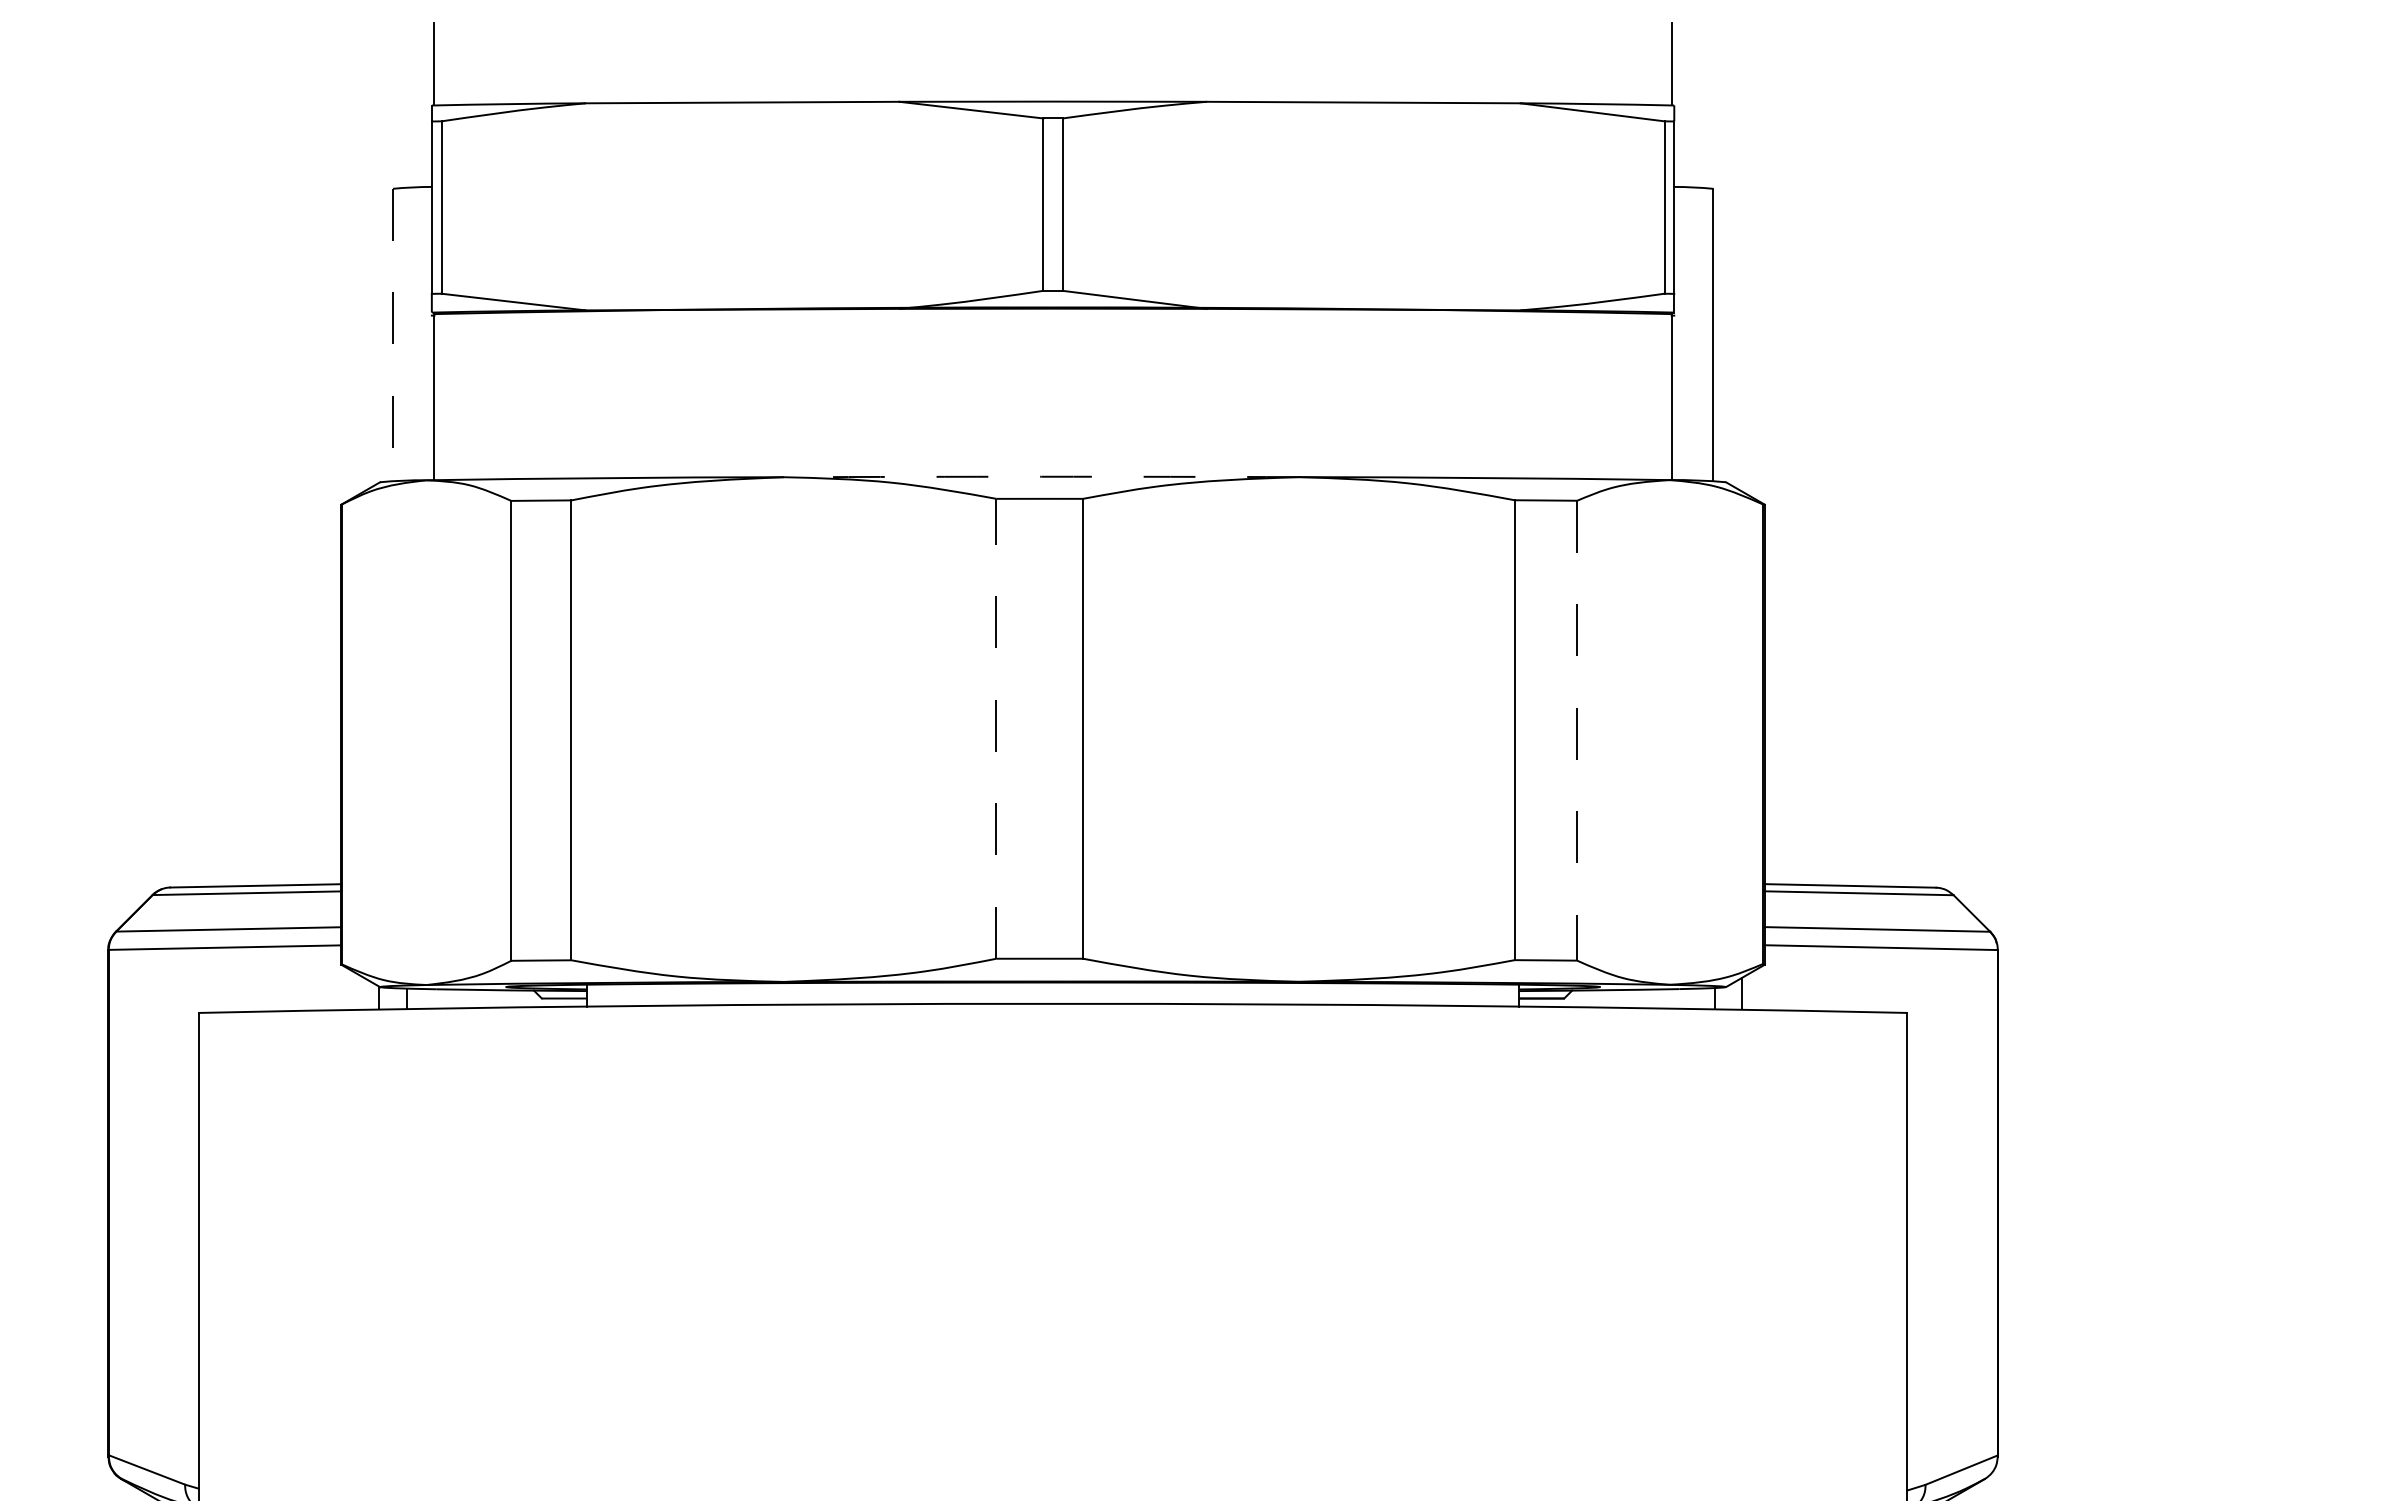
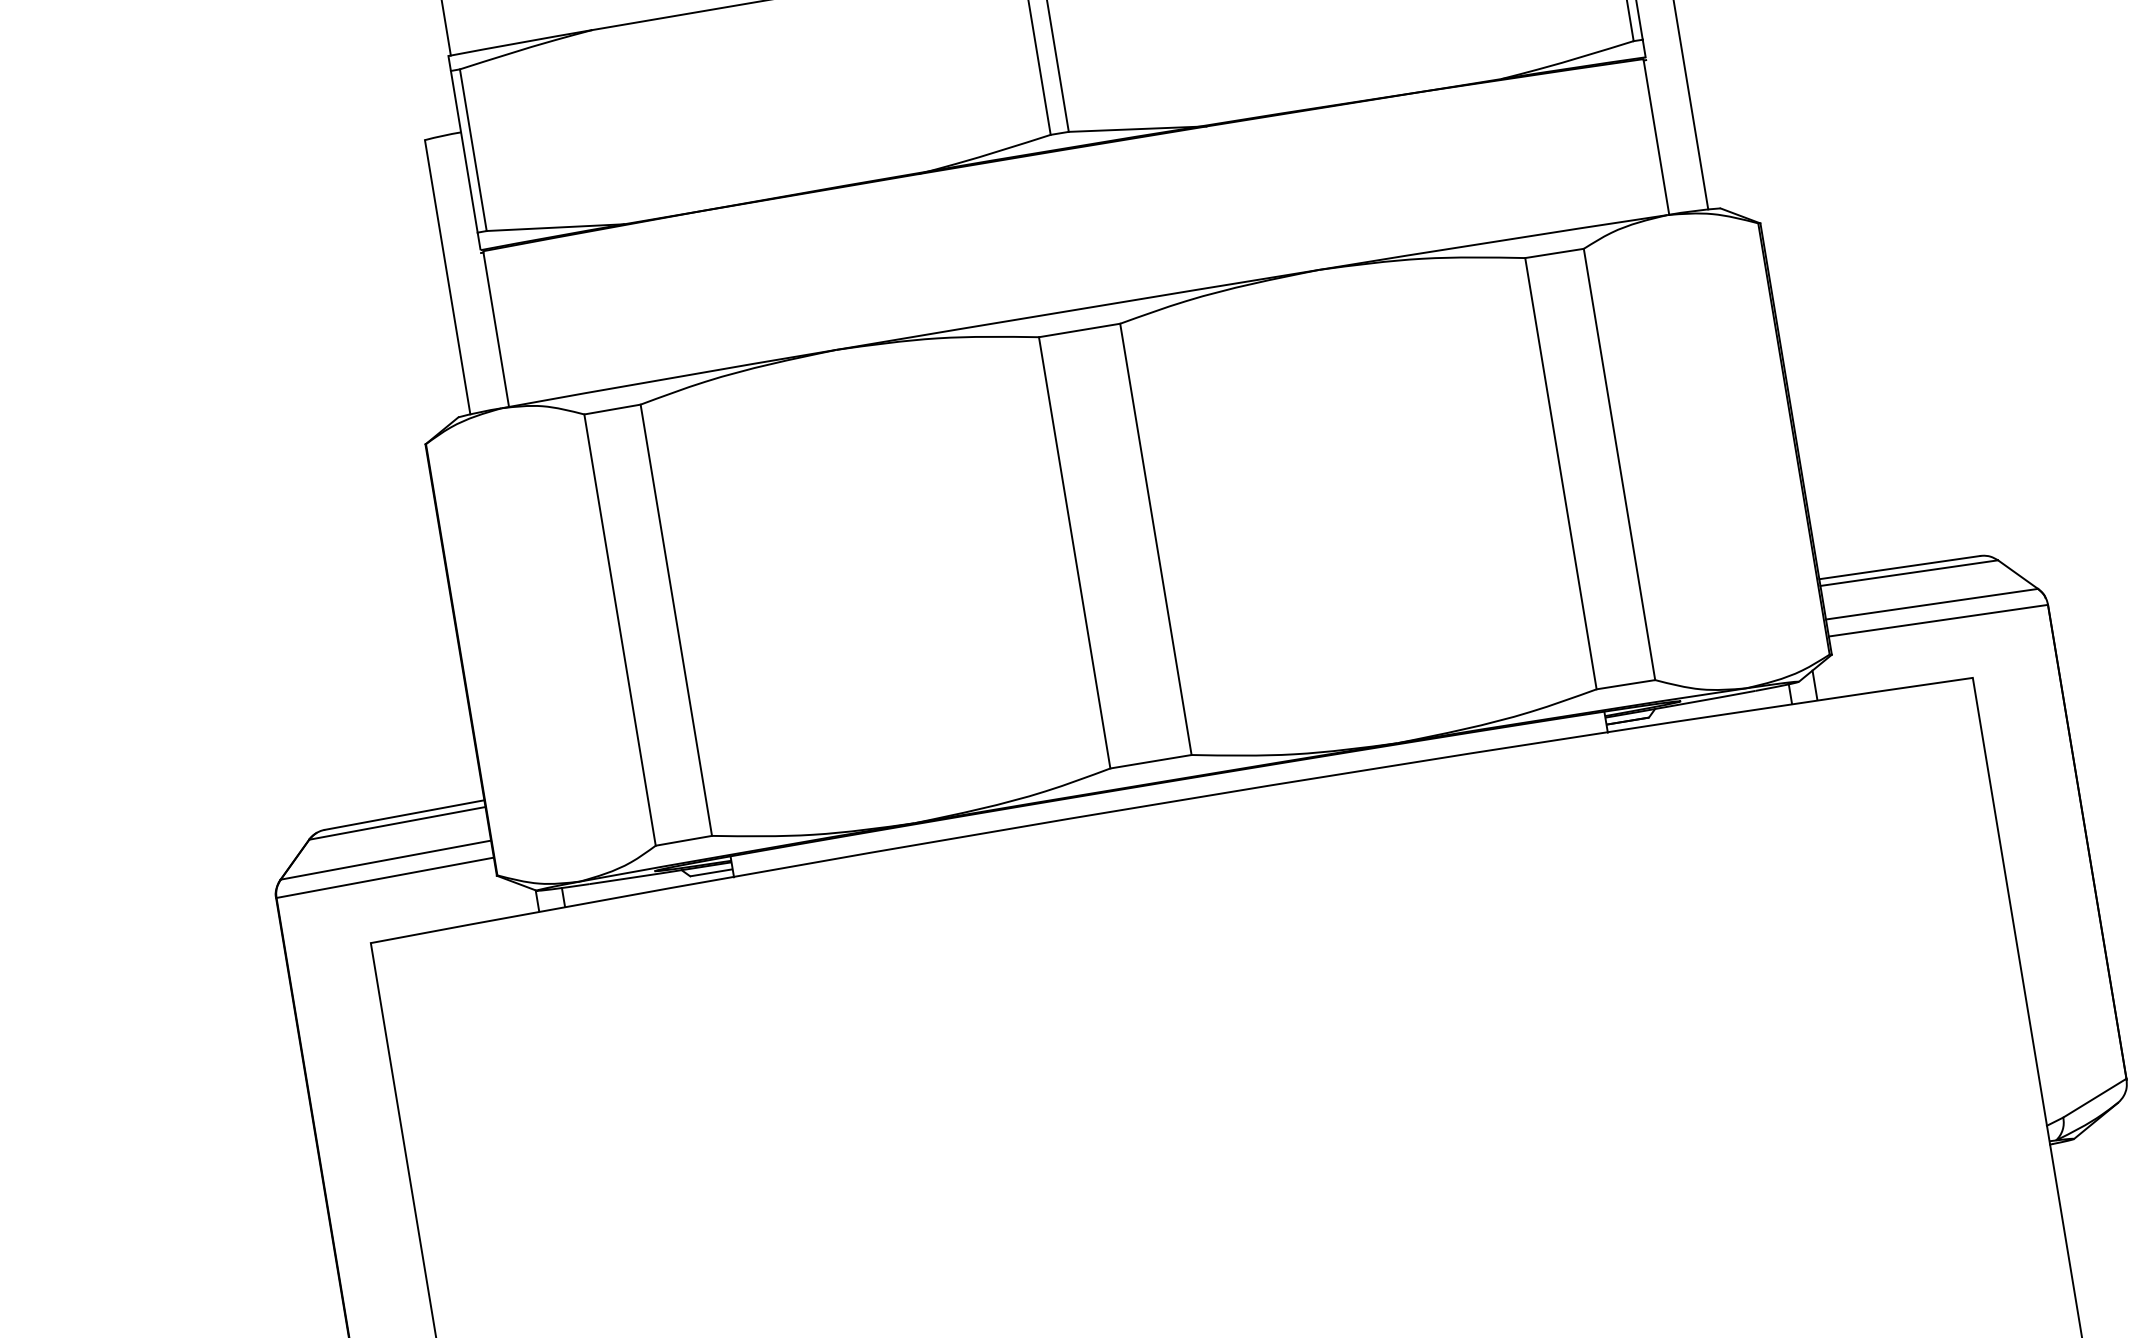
line: (393, 335) -> (448, 277), dashed -> solid
arc: (1041, 476) -> (1077, 309), dashed -> solid
line: (996, 728) -> (1074, 552), dashed -> solid
line: (1577, 730) -> (1619, 464), dashed -> solid

